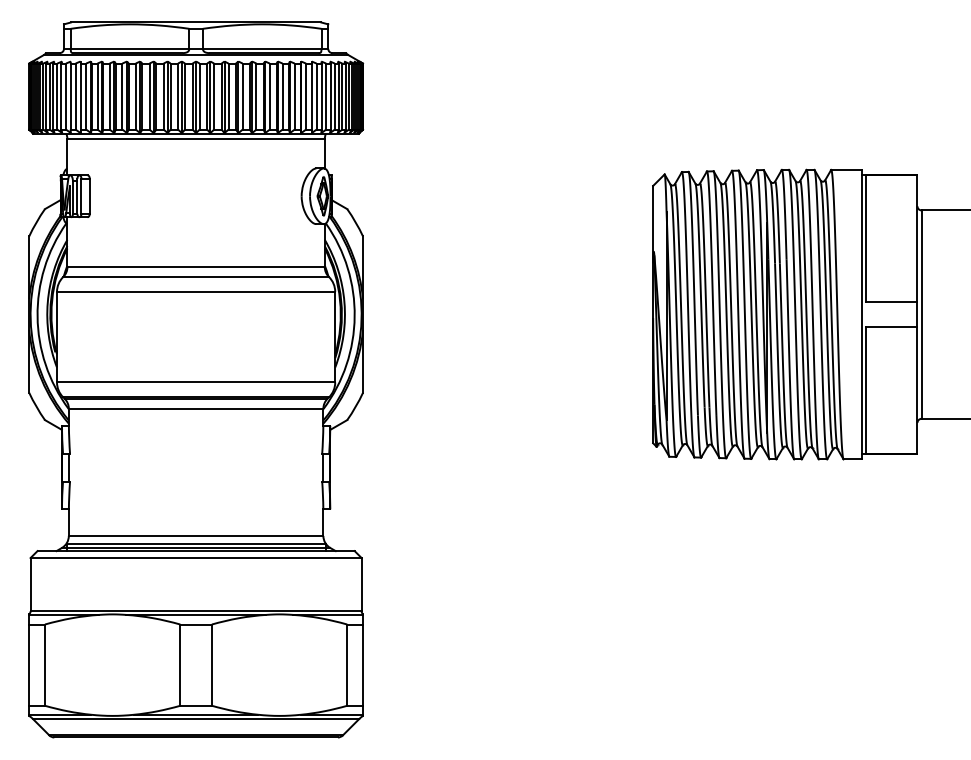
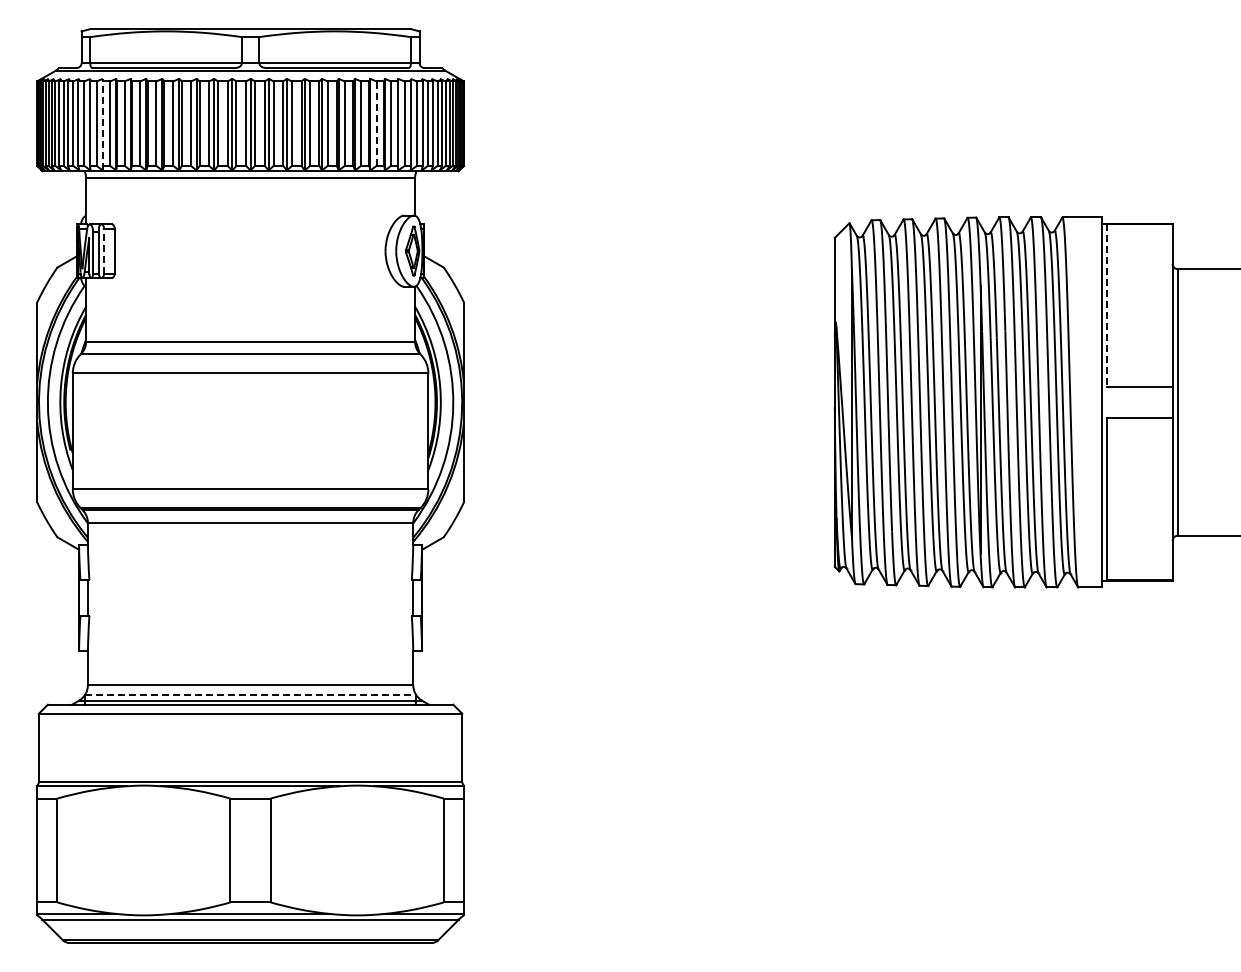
line: (294, 96) -> (376, 123), solid -> dashed
line: (80, 97) -> (102, 124), solid -> dashed
line: (81, 195) -> (104, 250), solid -> dashed
line: (865, 239) -> (1106, 306), solid -> dashed
line: (196, 543) -> (250, 695), solid -> dashed

